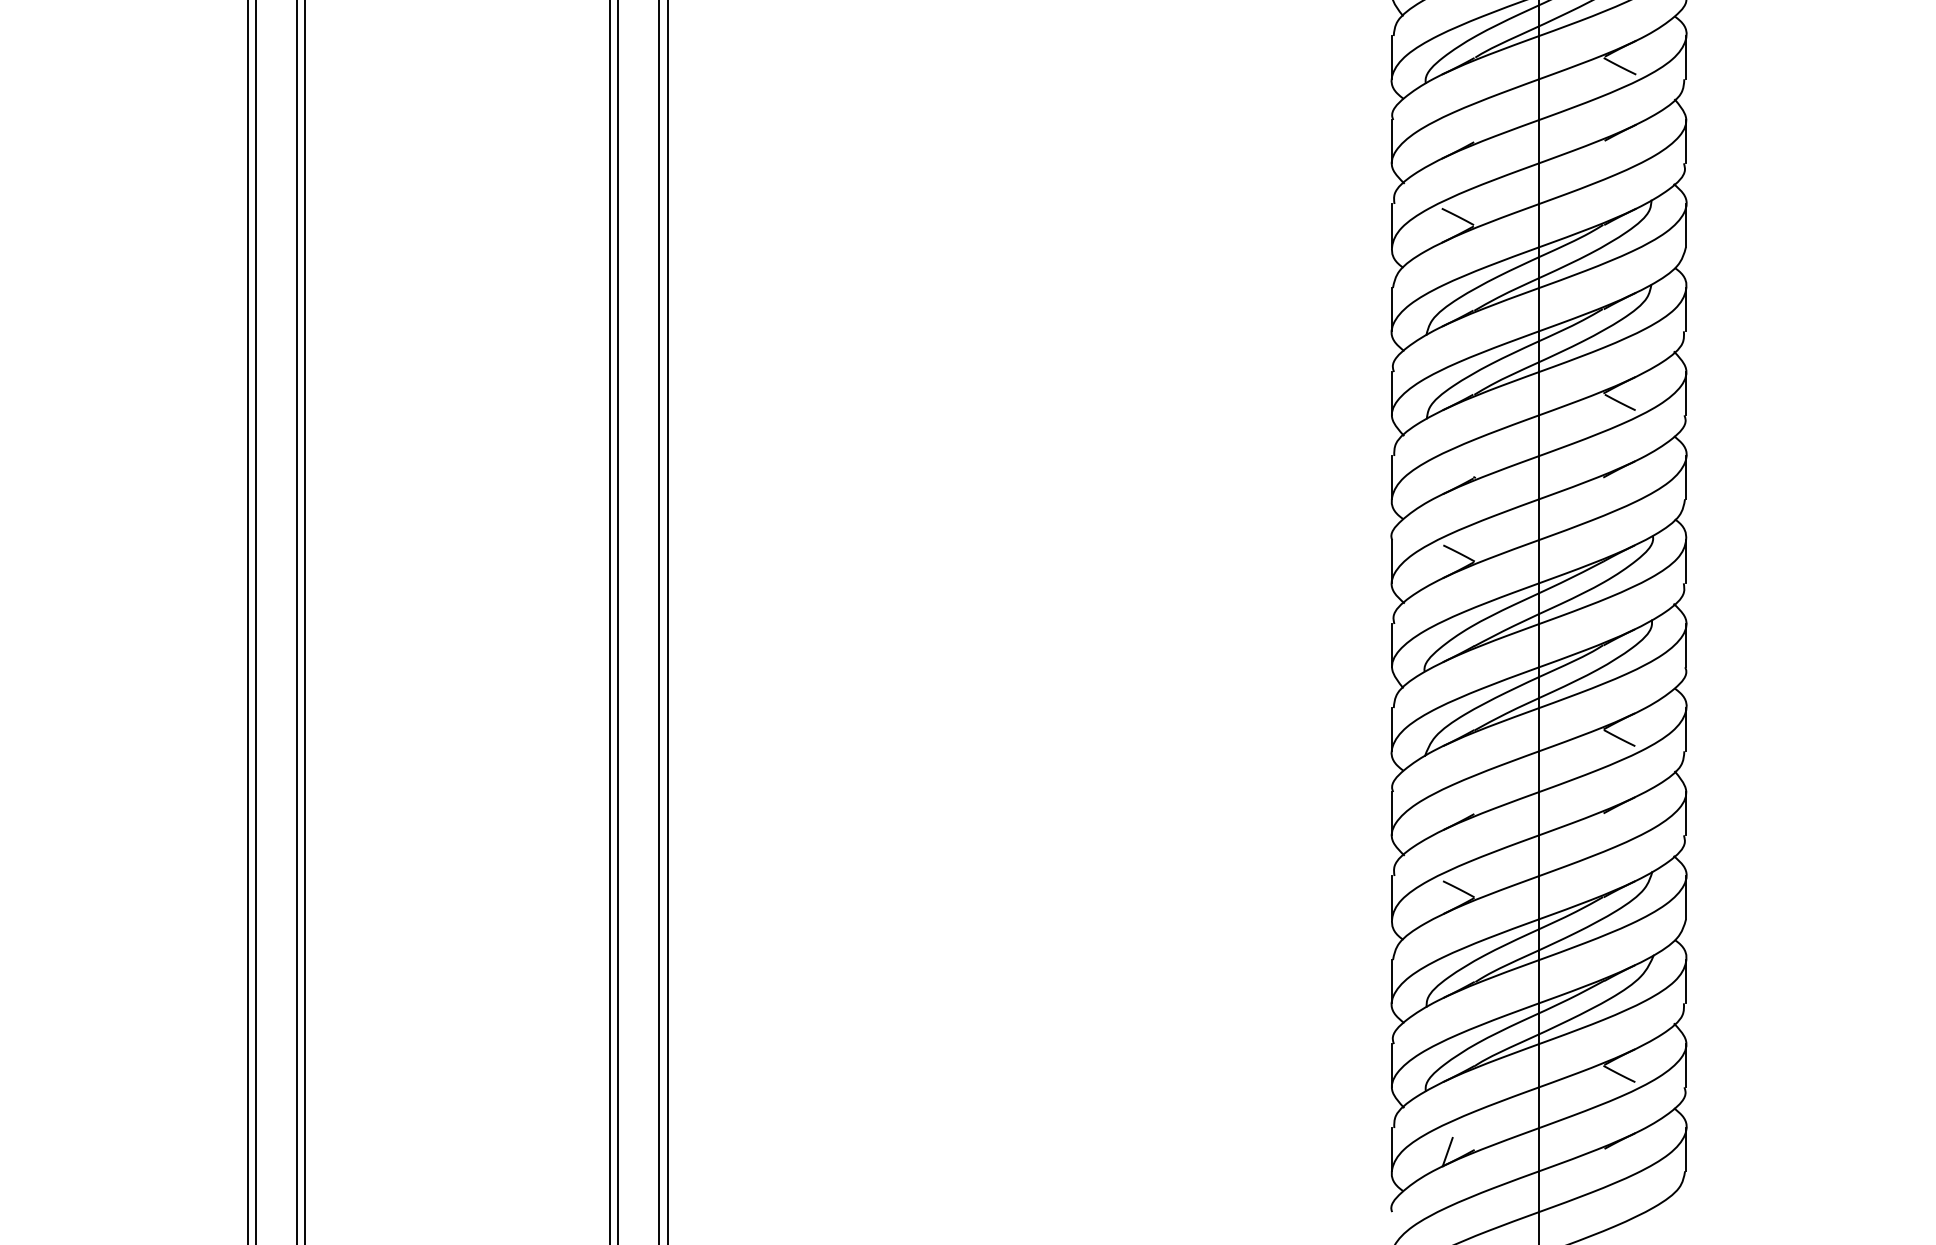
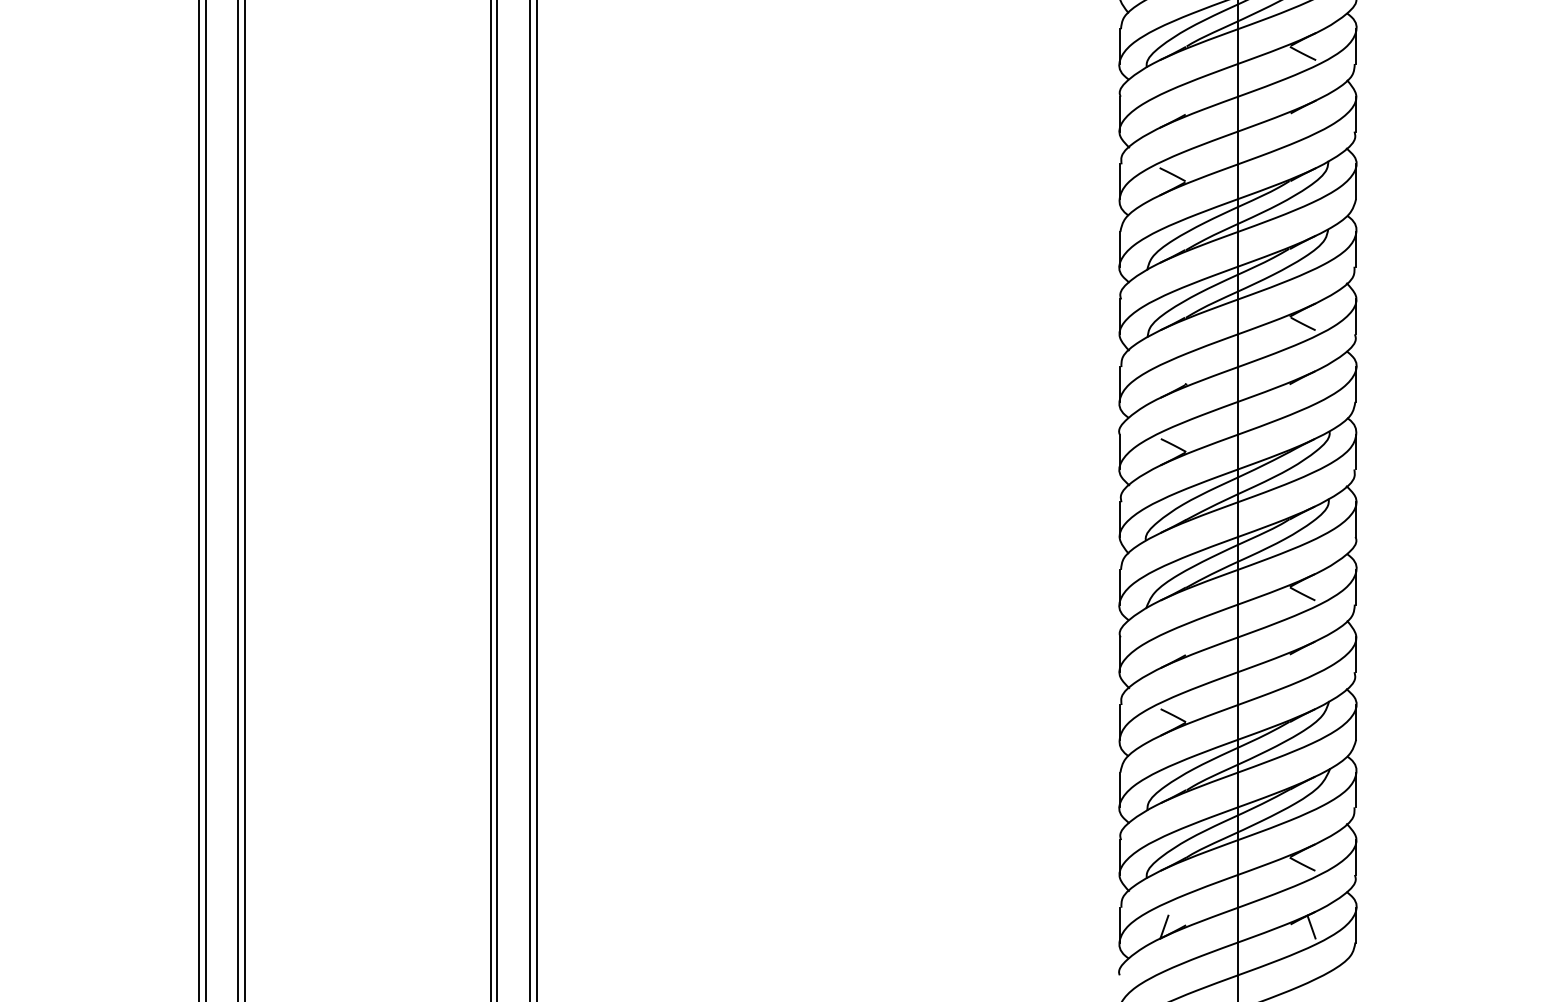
line: (1630, 1151) -> (1311, 926), added

